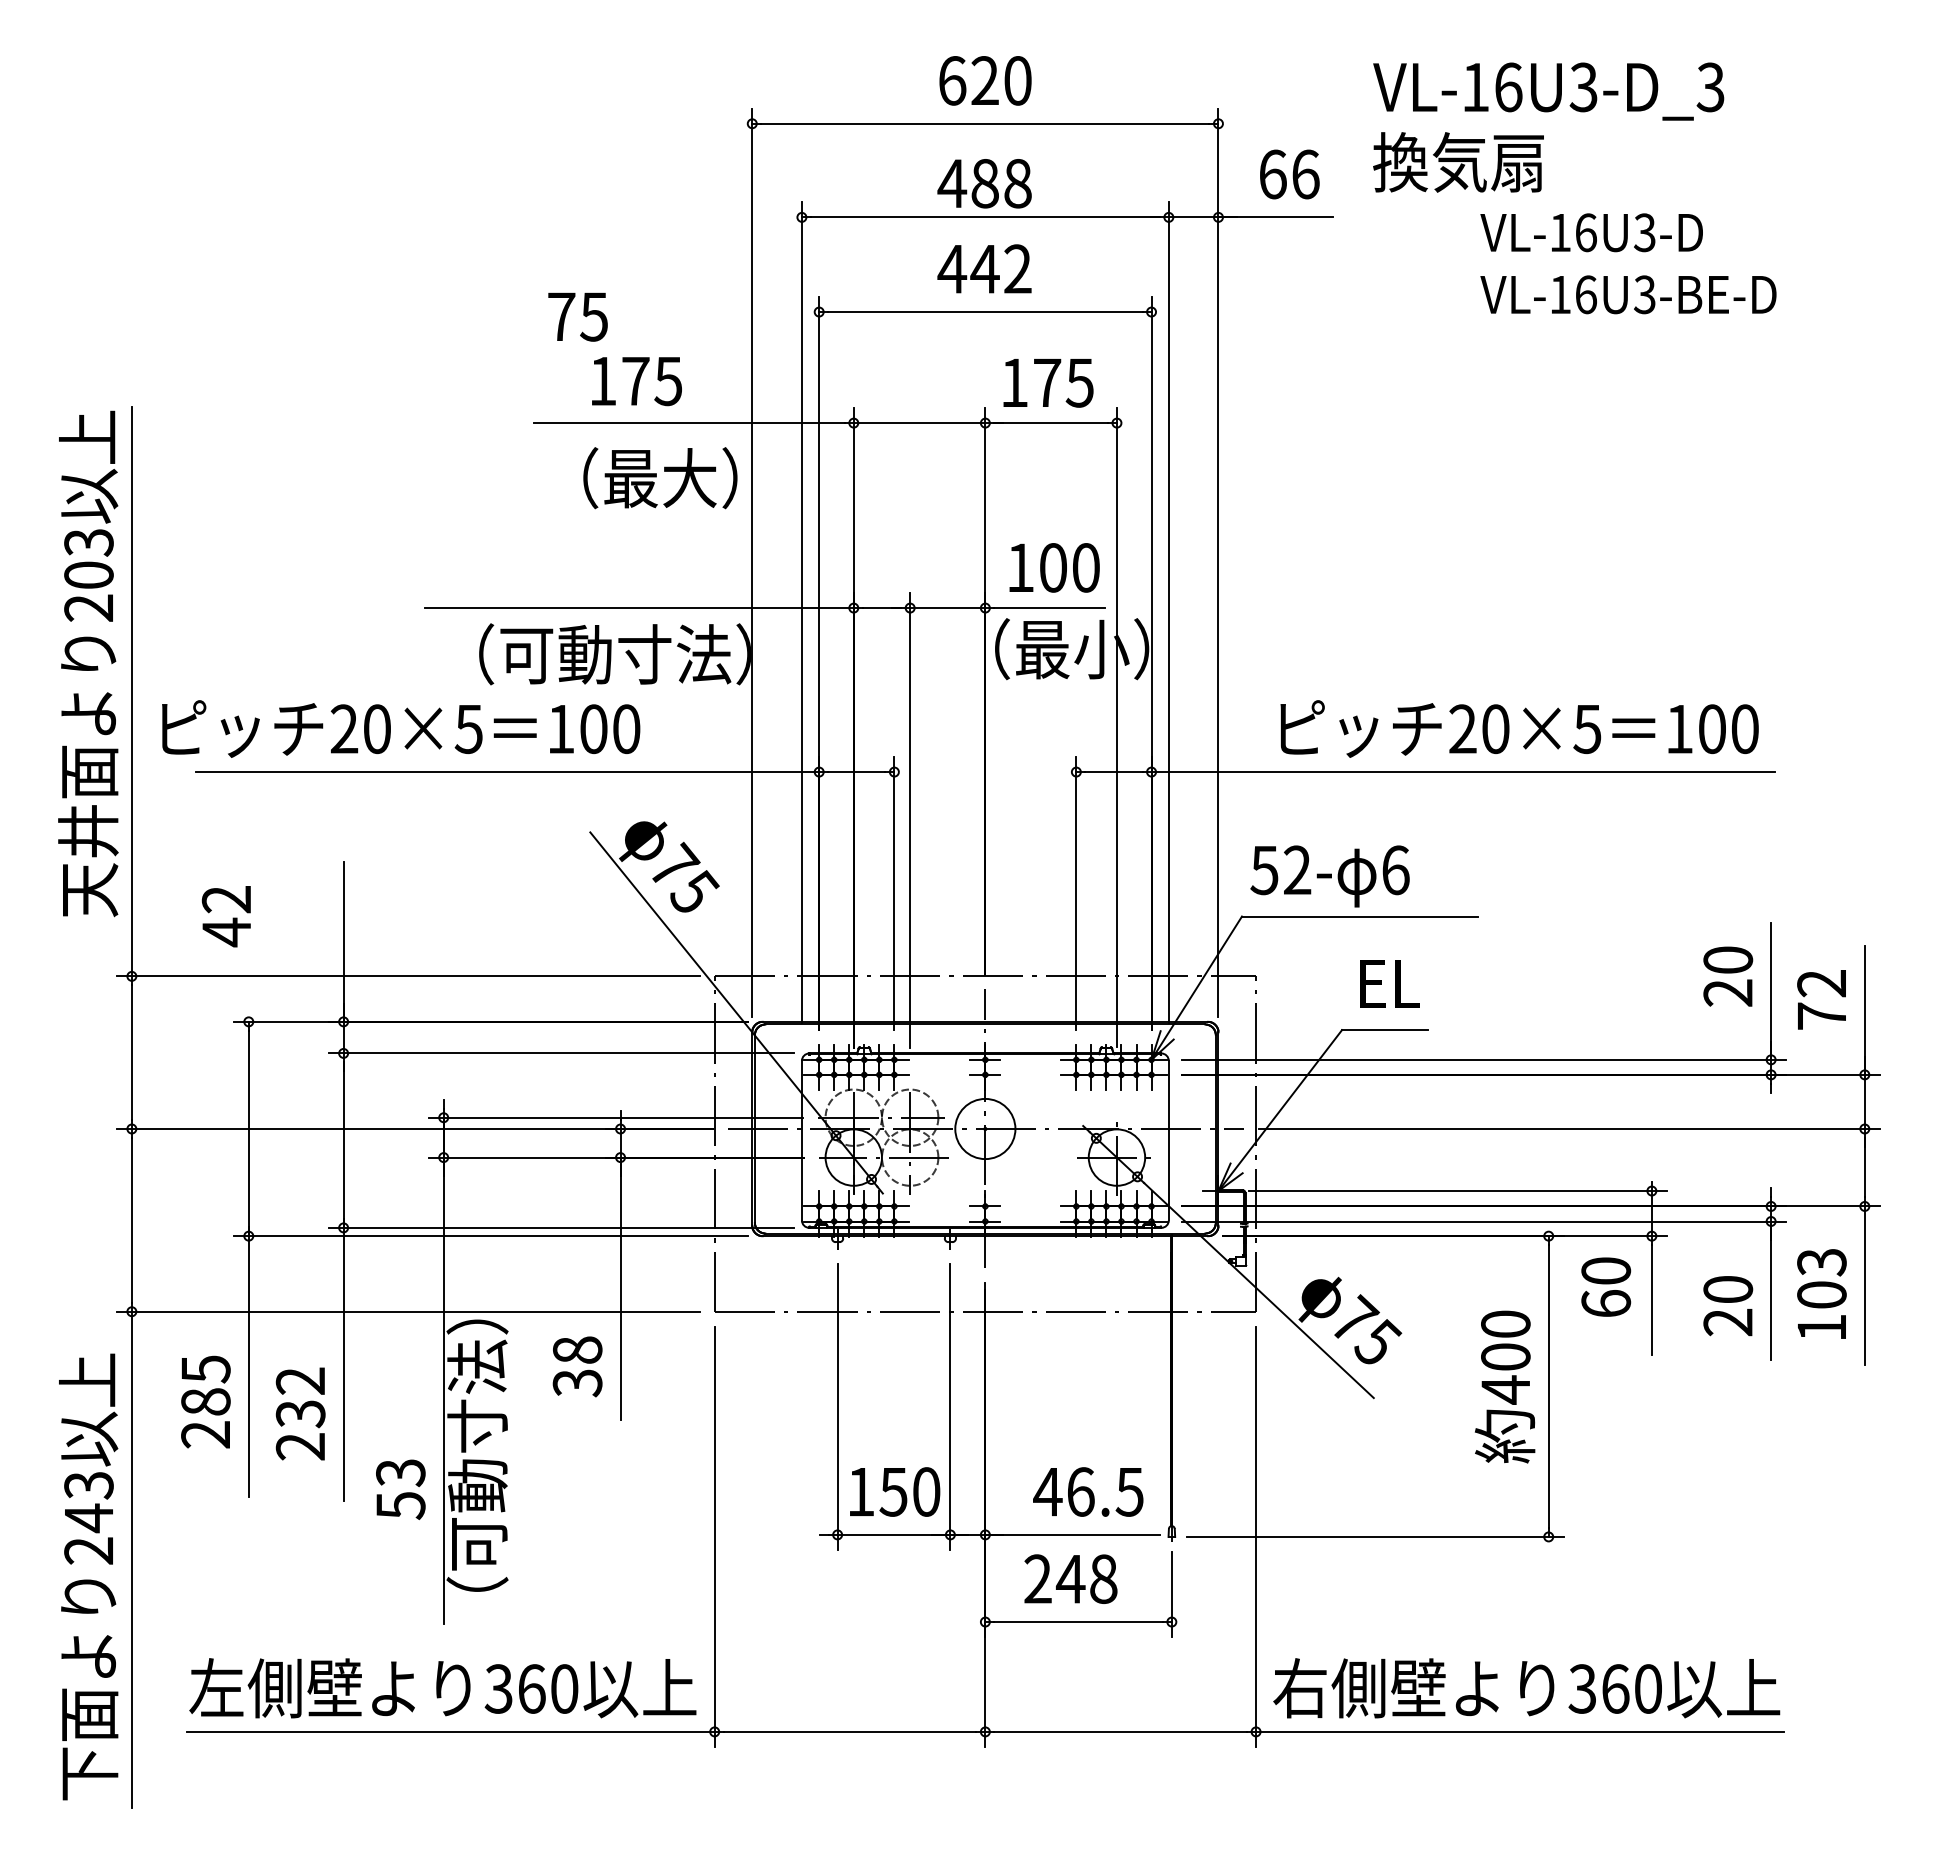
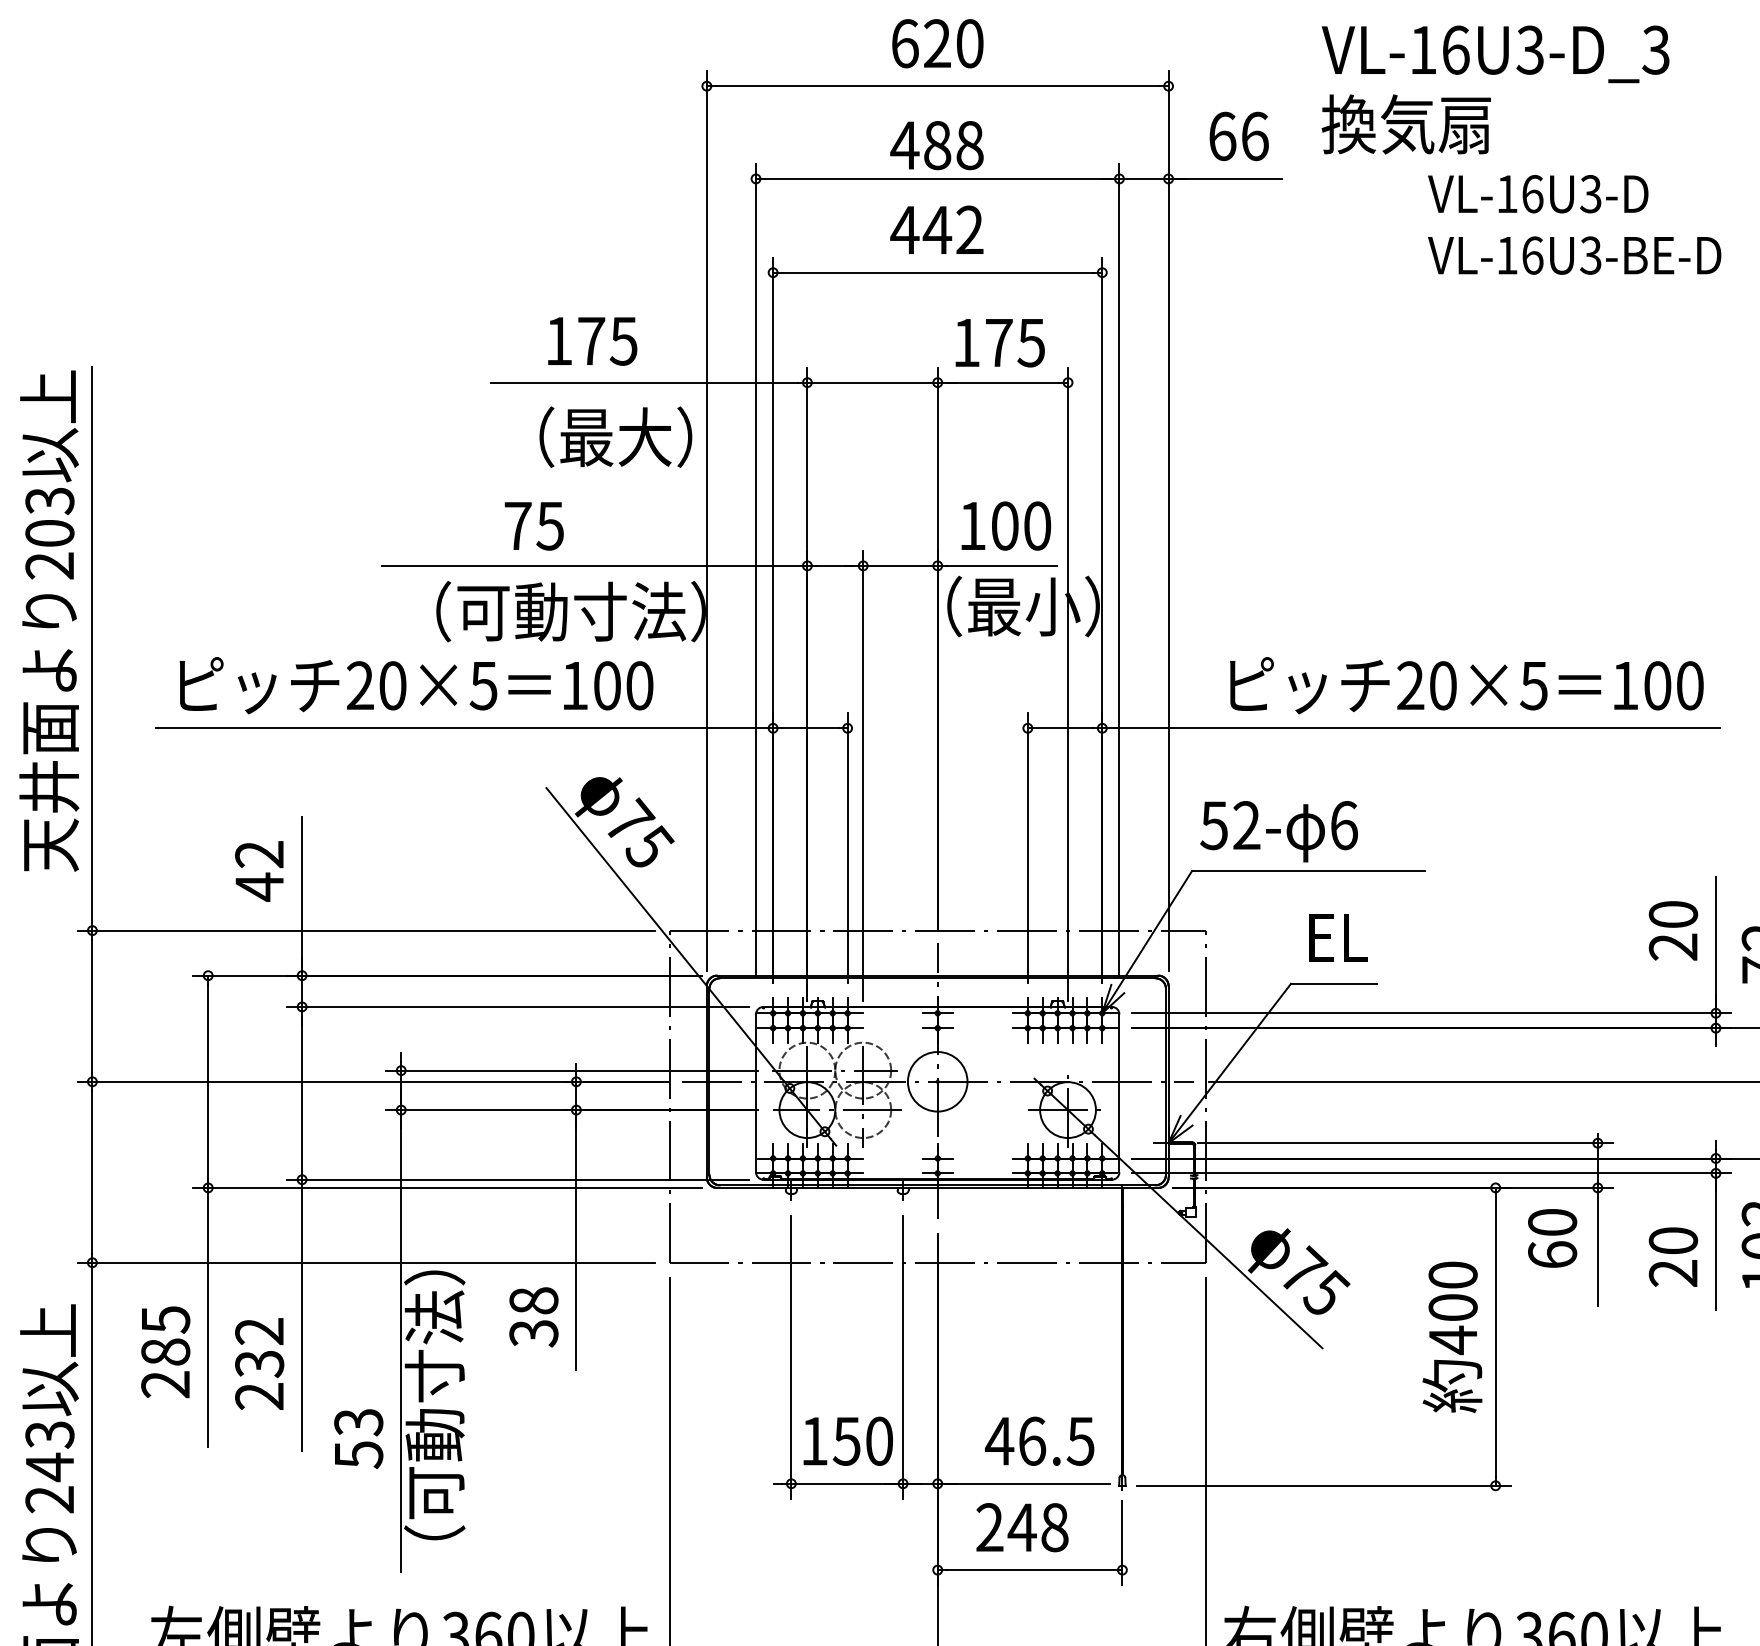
text: (577, 316) -> (533, 525), moved
text: (401, 728) -> (416, 685), moved
text: (225, 916) -> (258, 871), moved

